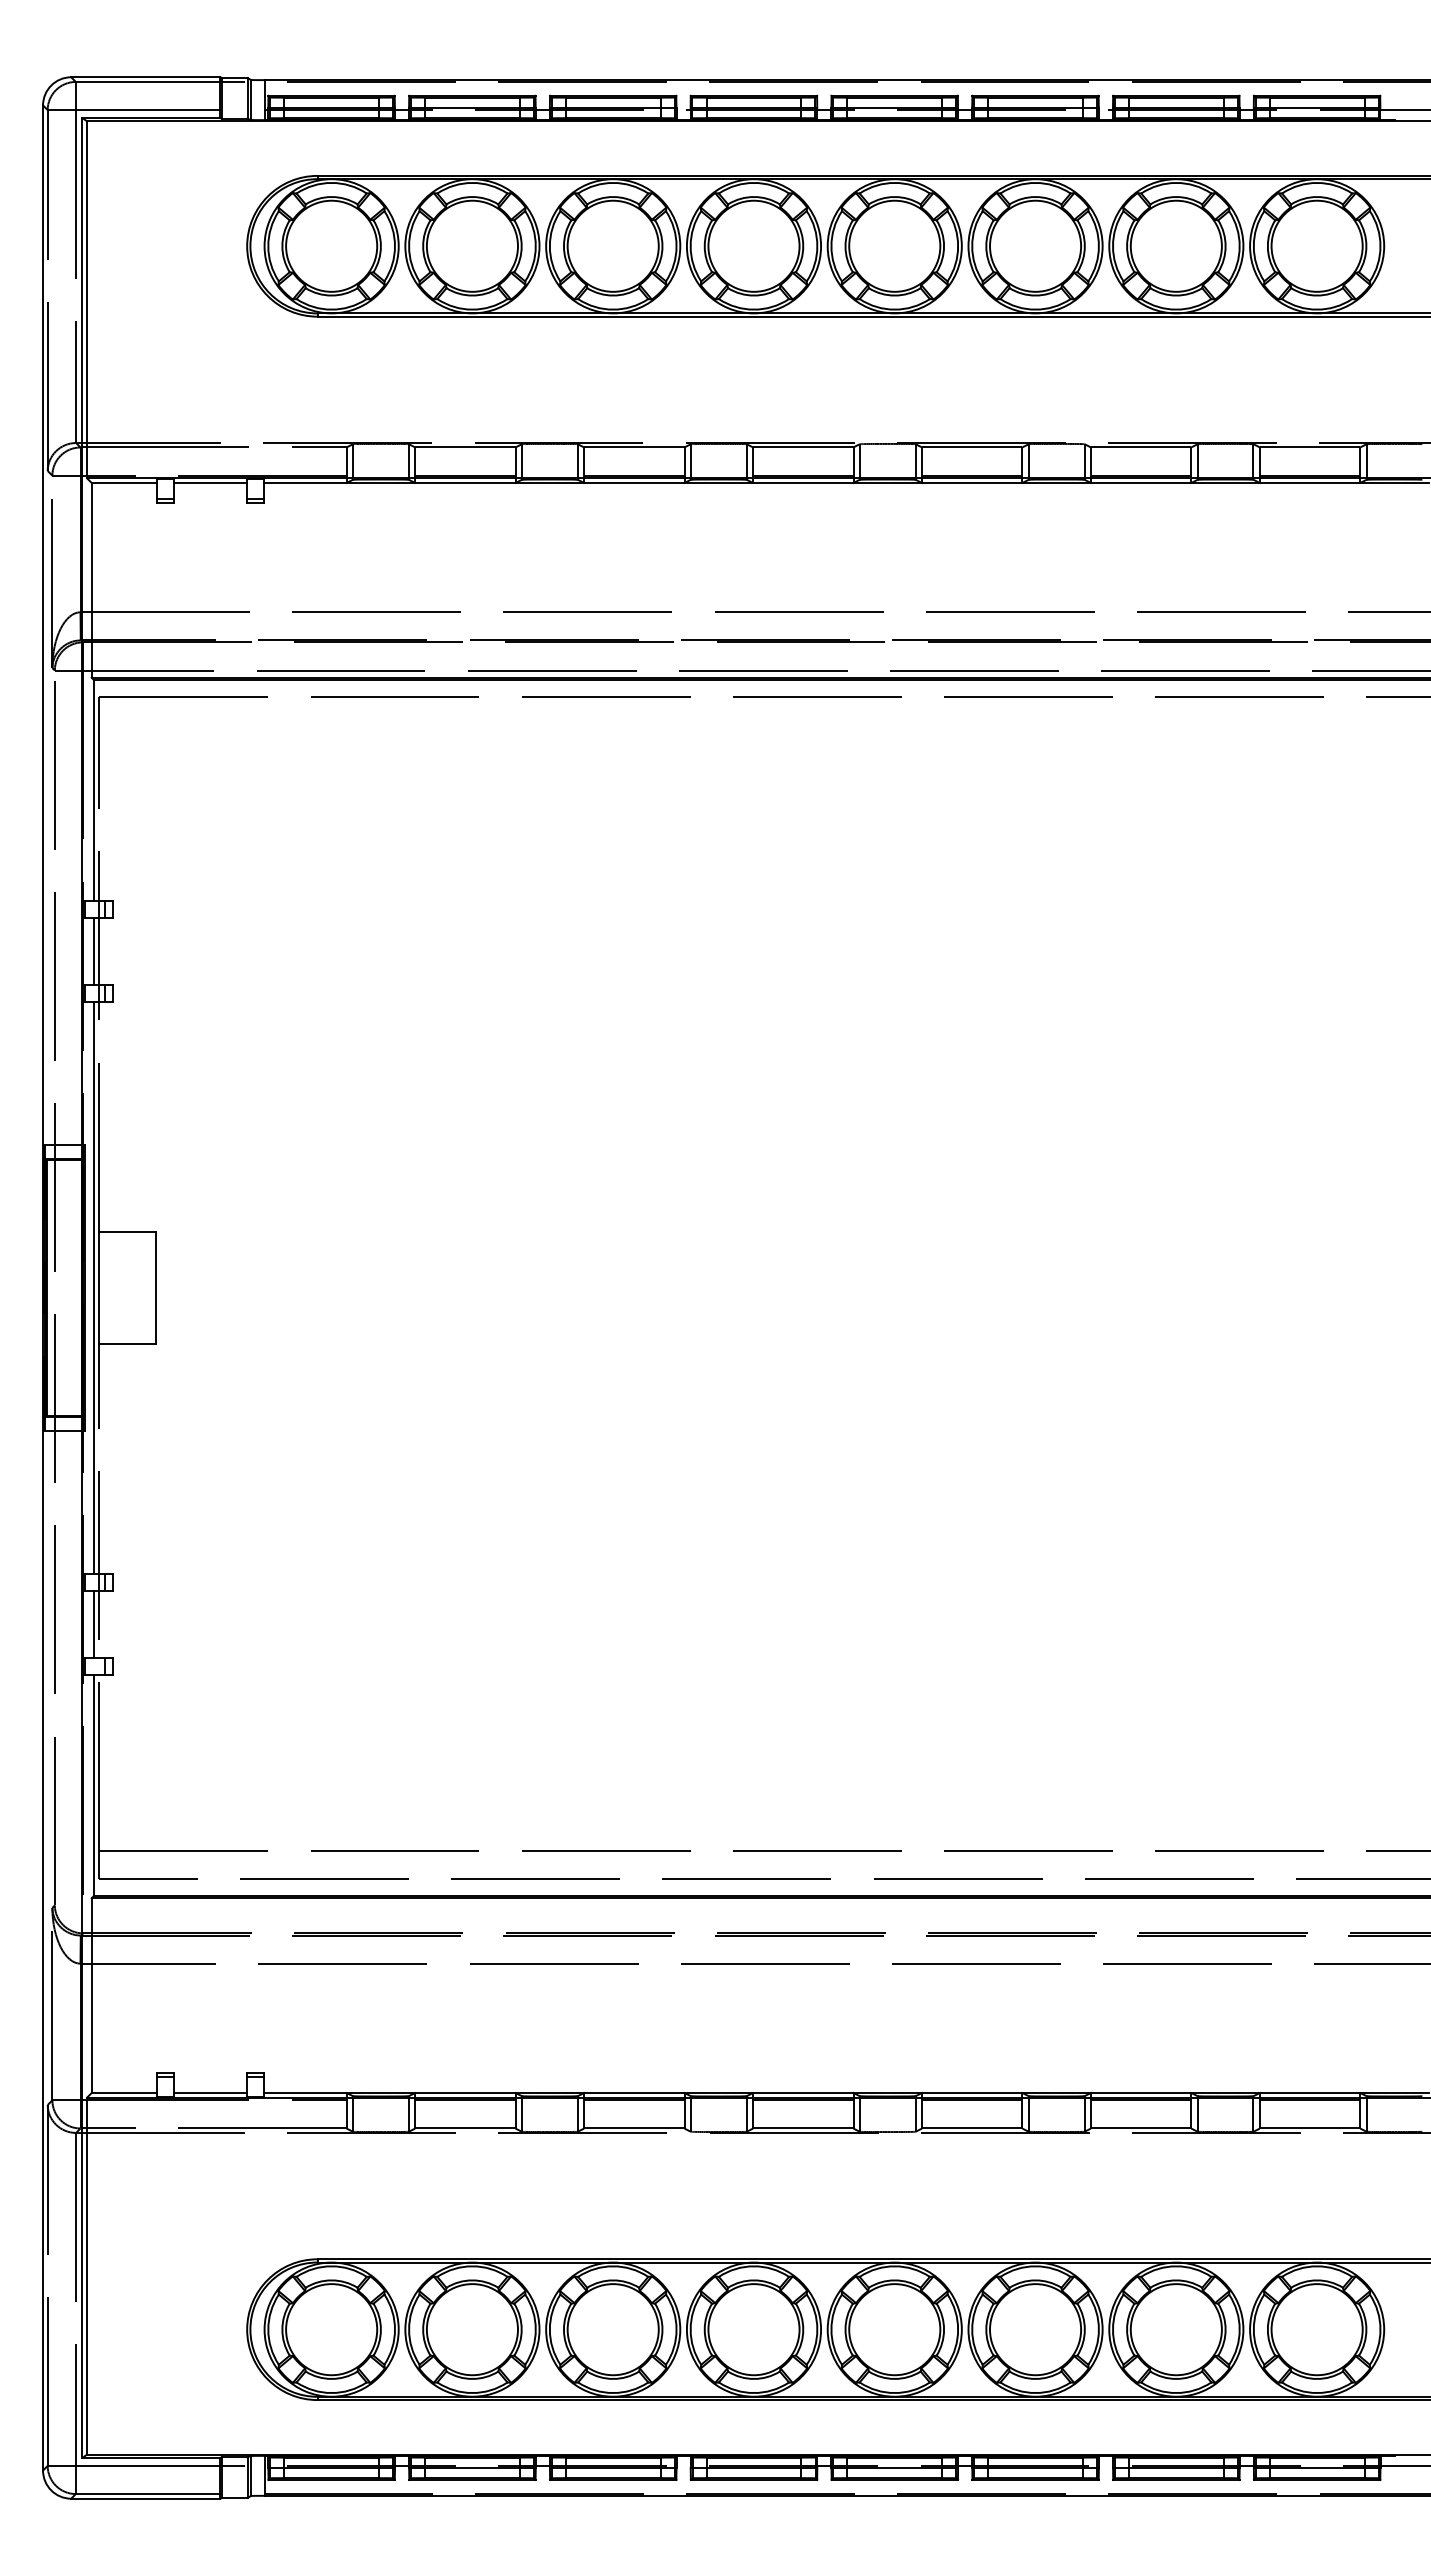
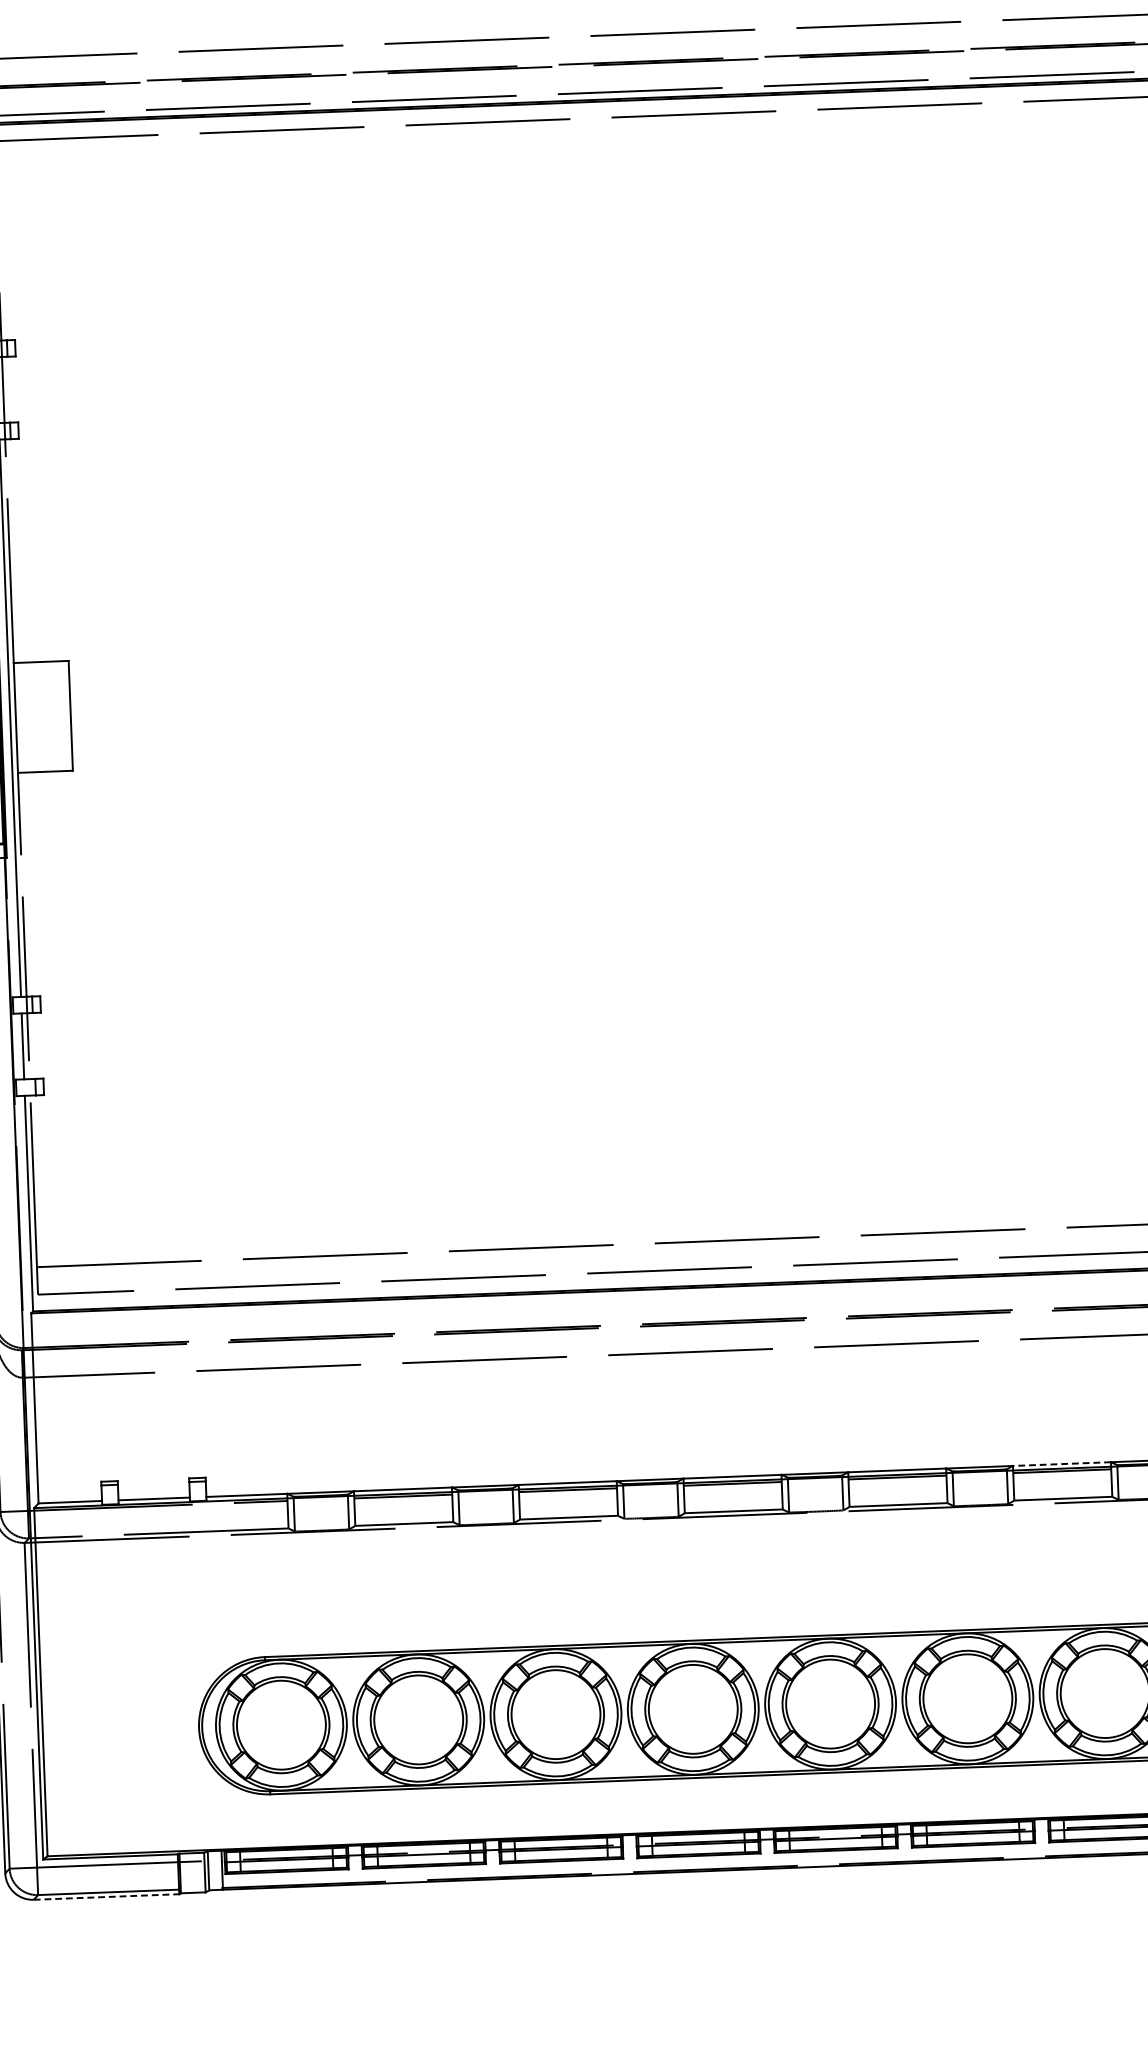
line: (1140, 2093) -> (1061, 1464), solid -> dashed
line: (145, 2498) -> (106, 1896), solid -> dashed

